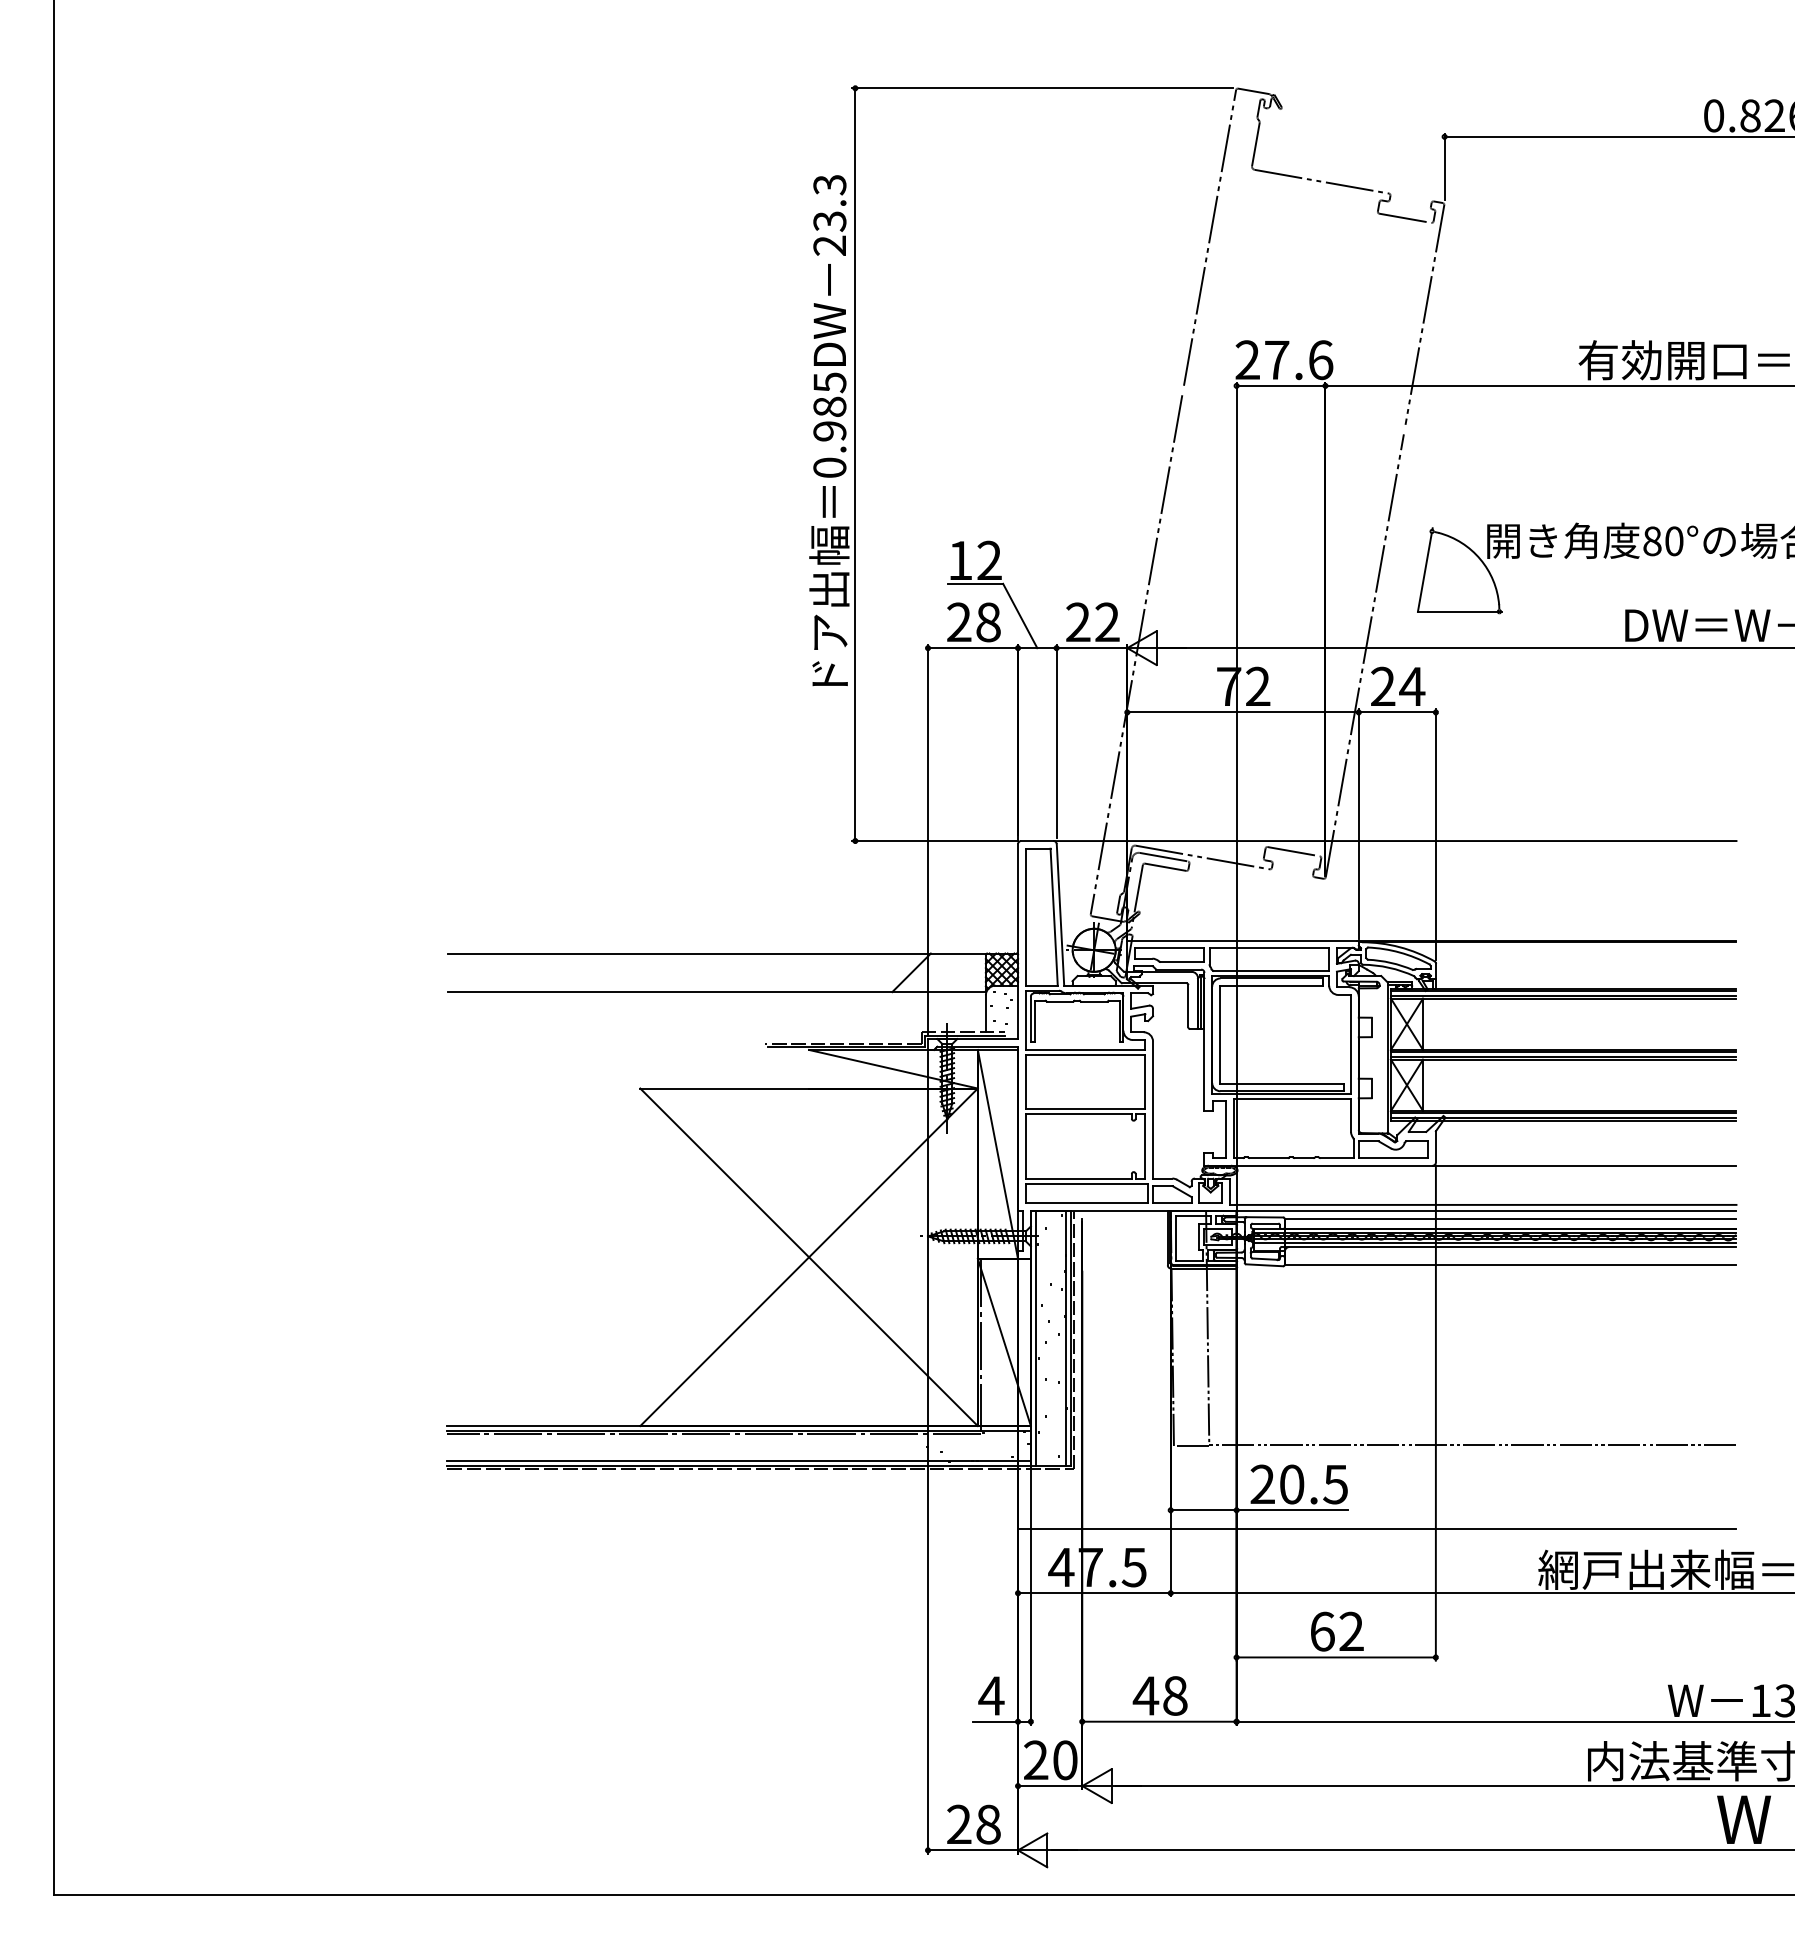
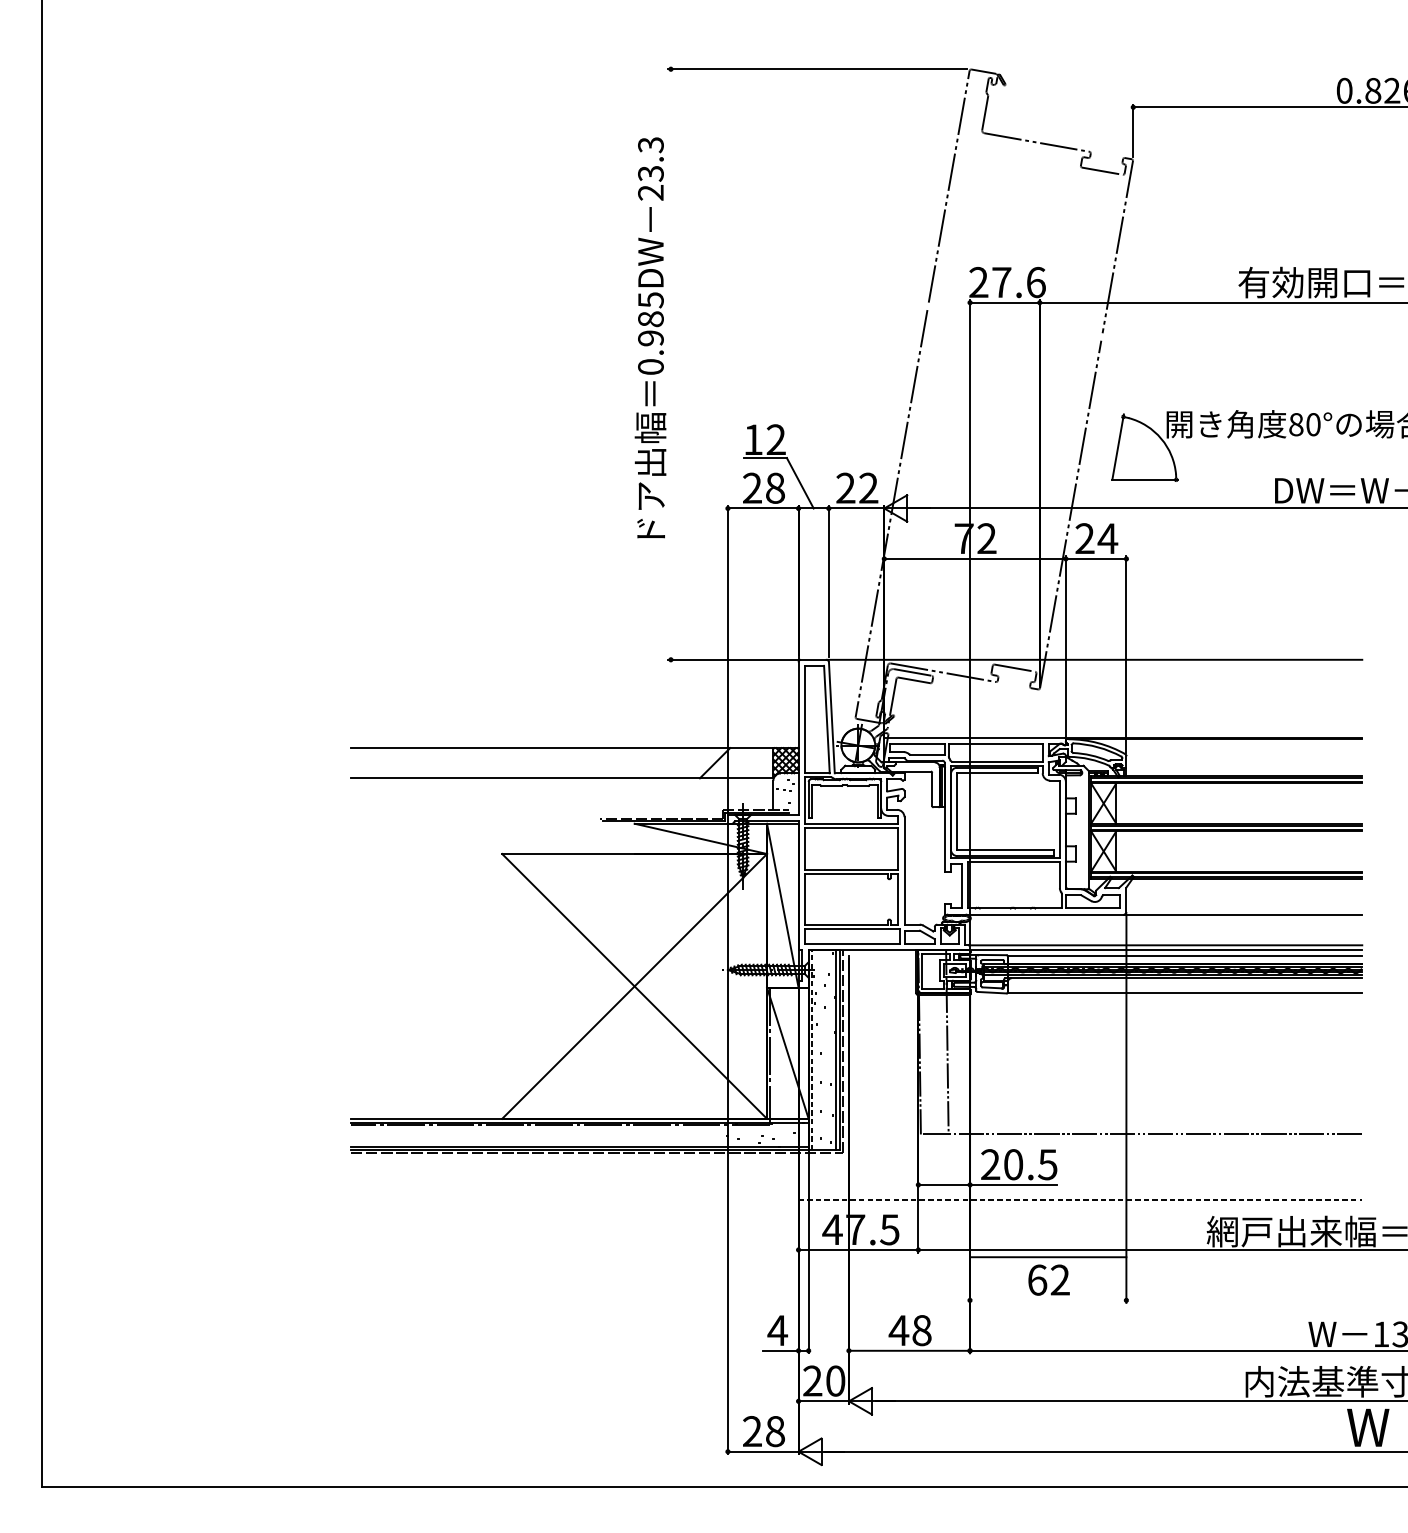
line: (855, 464) -> (671, 364), removed
line: (1035, 1338) -> (812, 1050), solid -> dashed
line: (1377, 1528) -> (1080, 1199), solid -> dashed
line: (1335, 1657) -> (1047, 1257), moved

